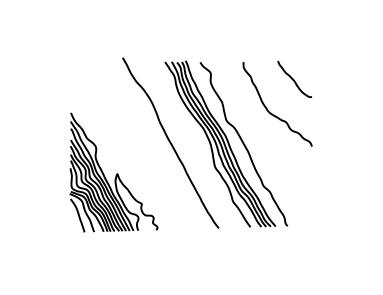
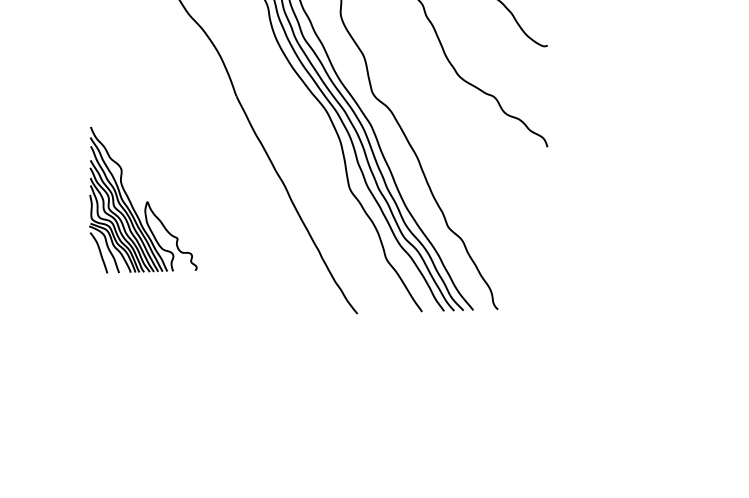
part: (113, 172) -> (142, 200), size x0.6

